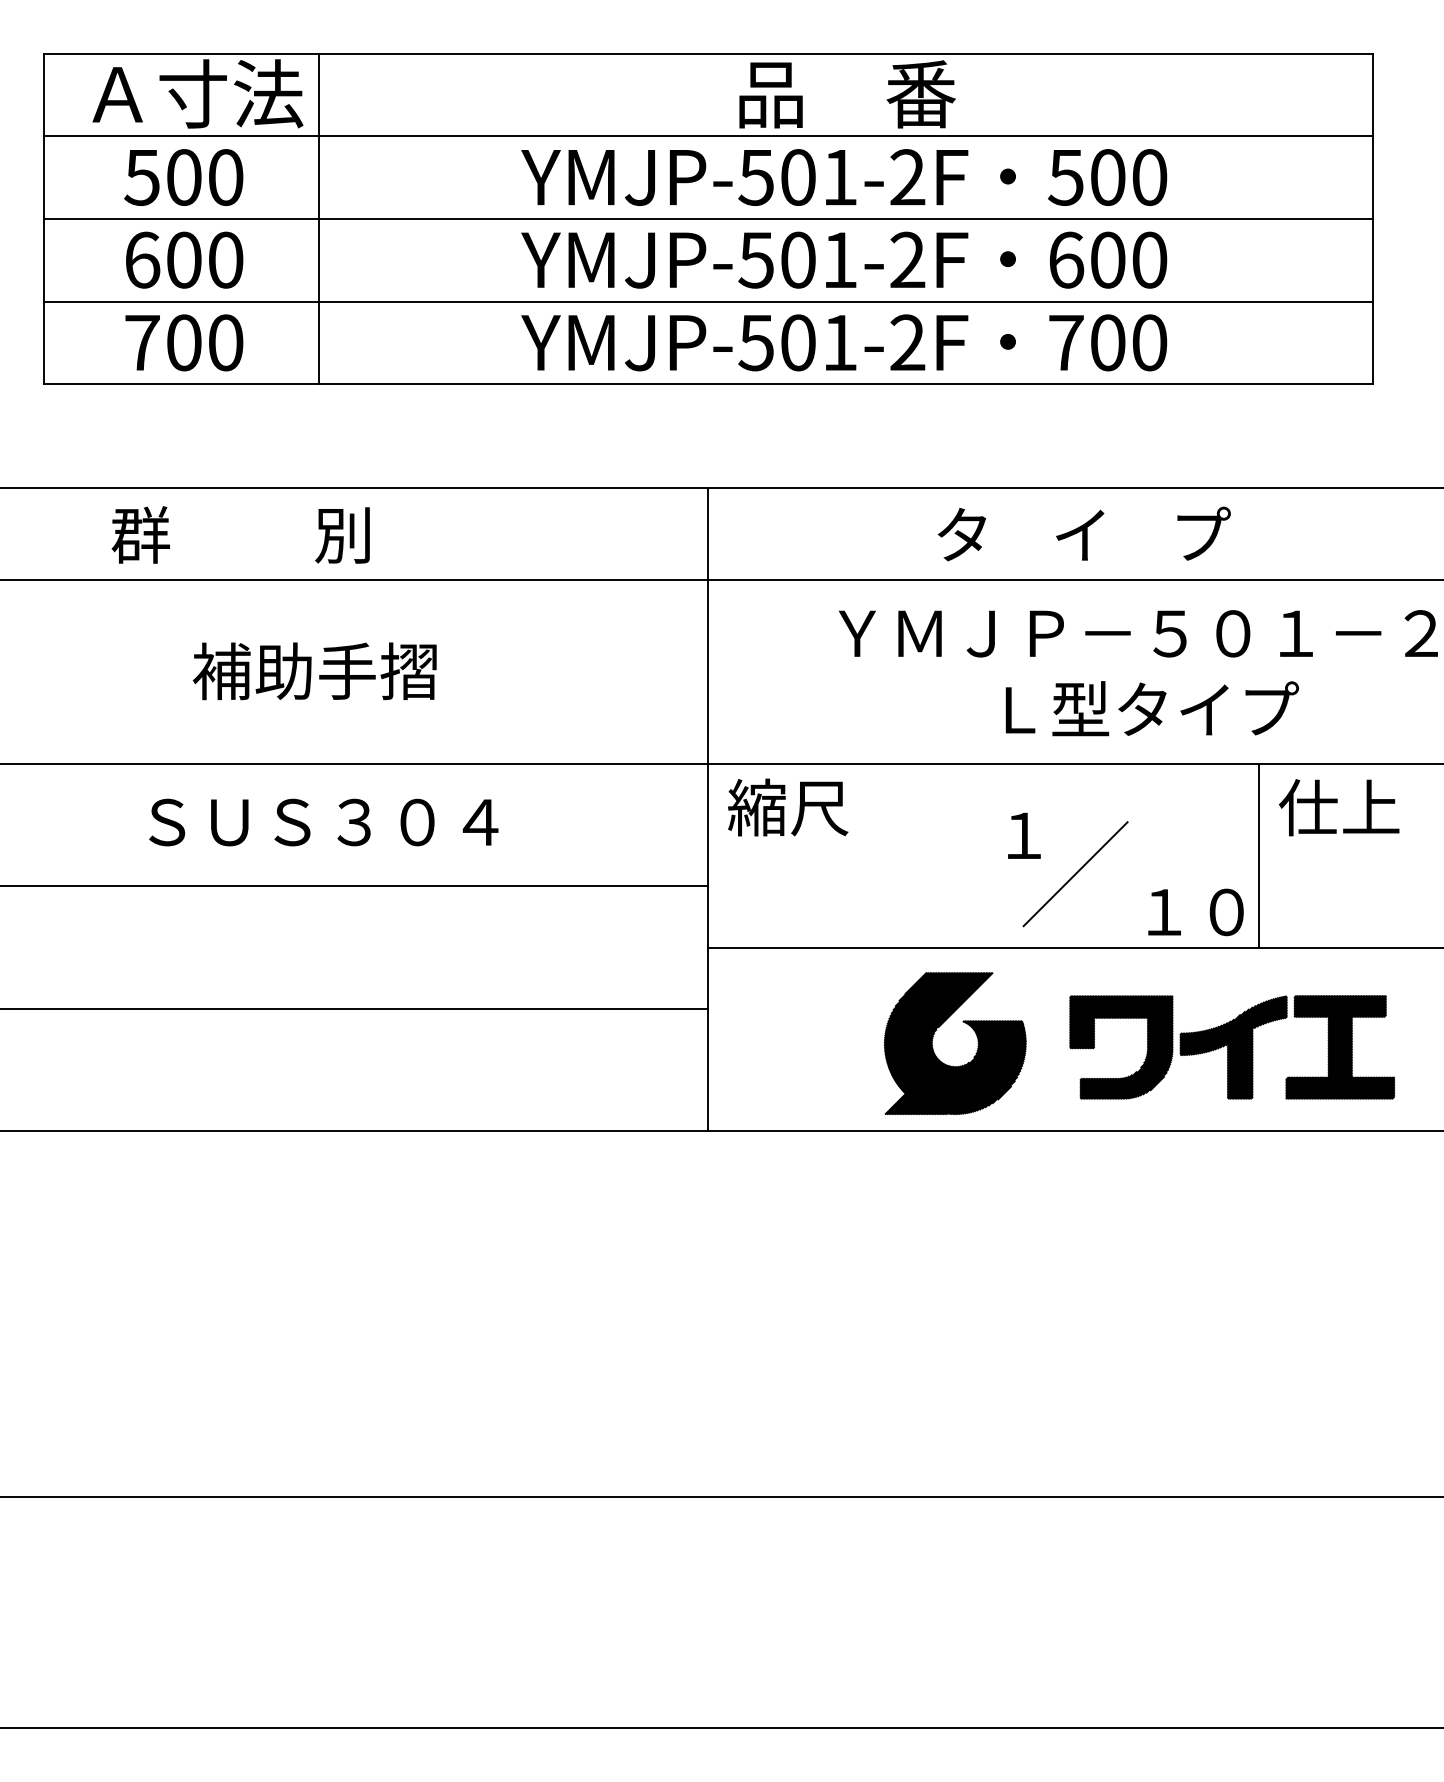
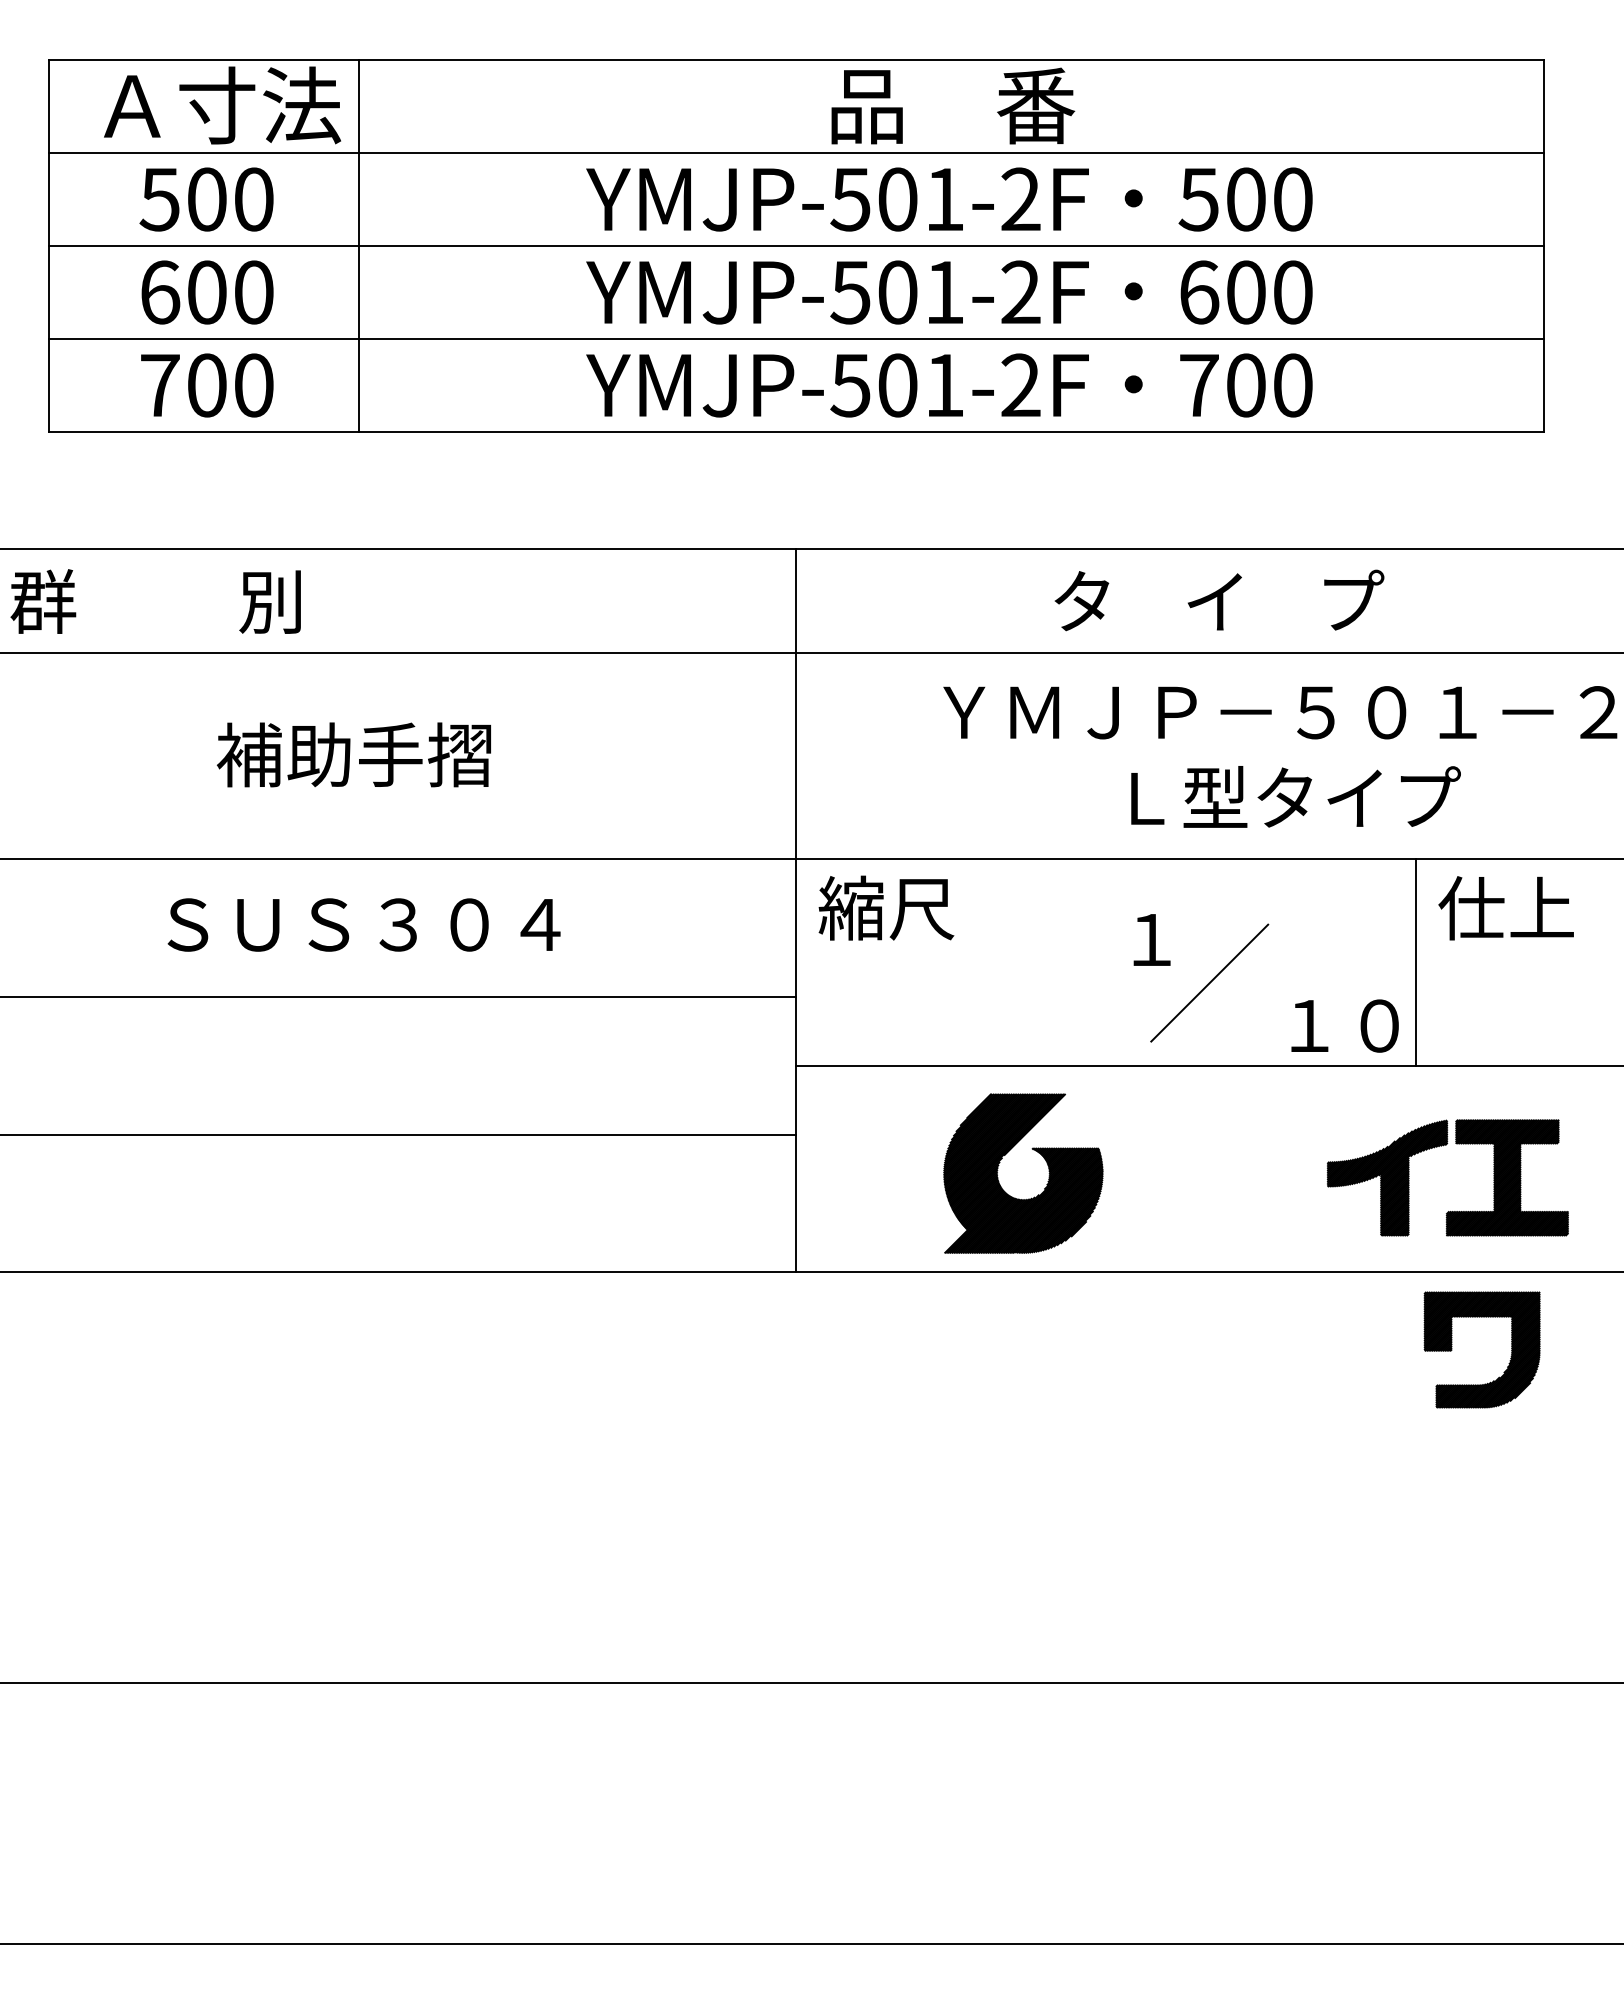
text: (240, 534) -> (155, 601), moved
part: (968, 1025) -> (1038, 1153), moved
part: (1094, 1047) -> (1452, 1349), moved

